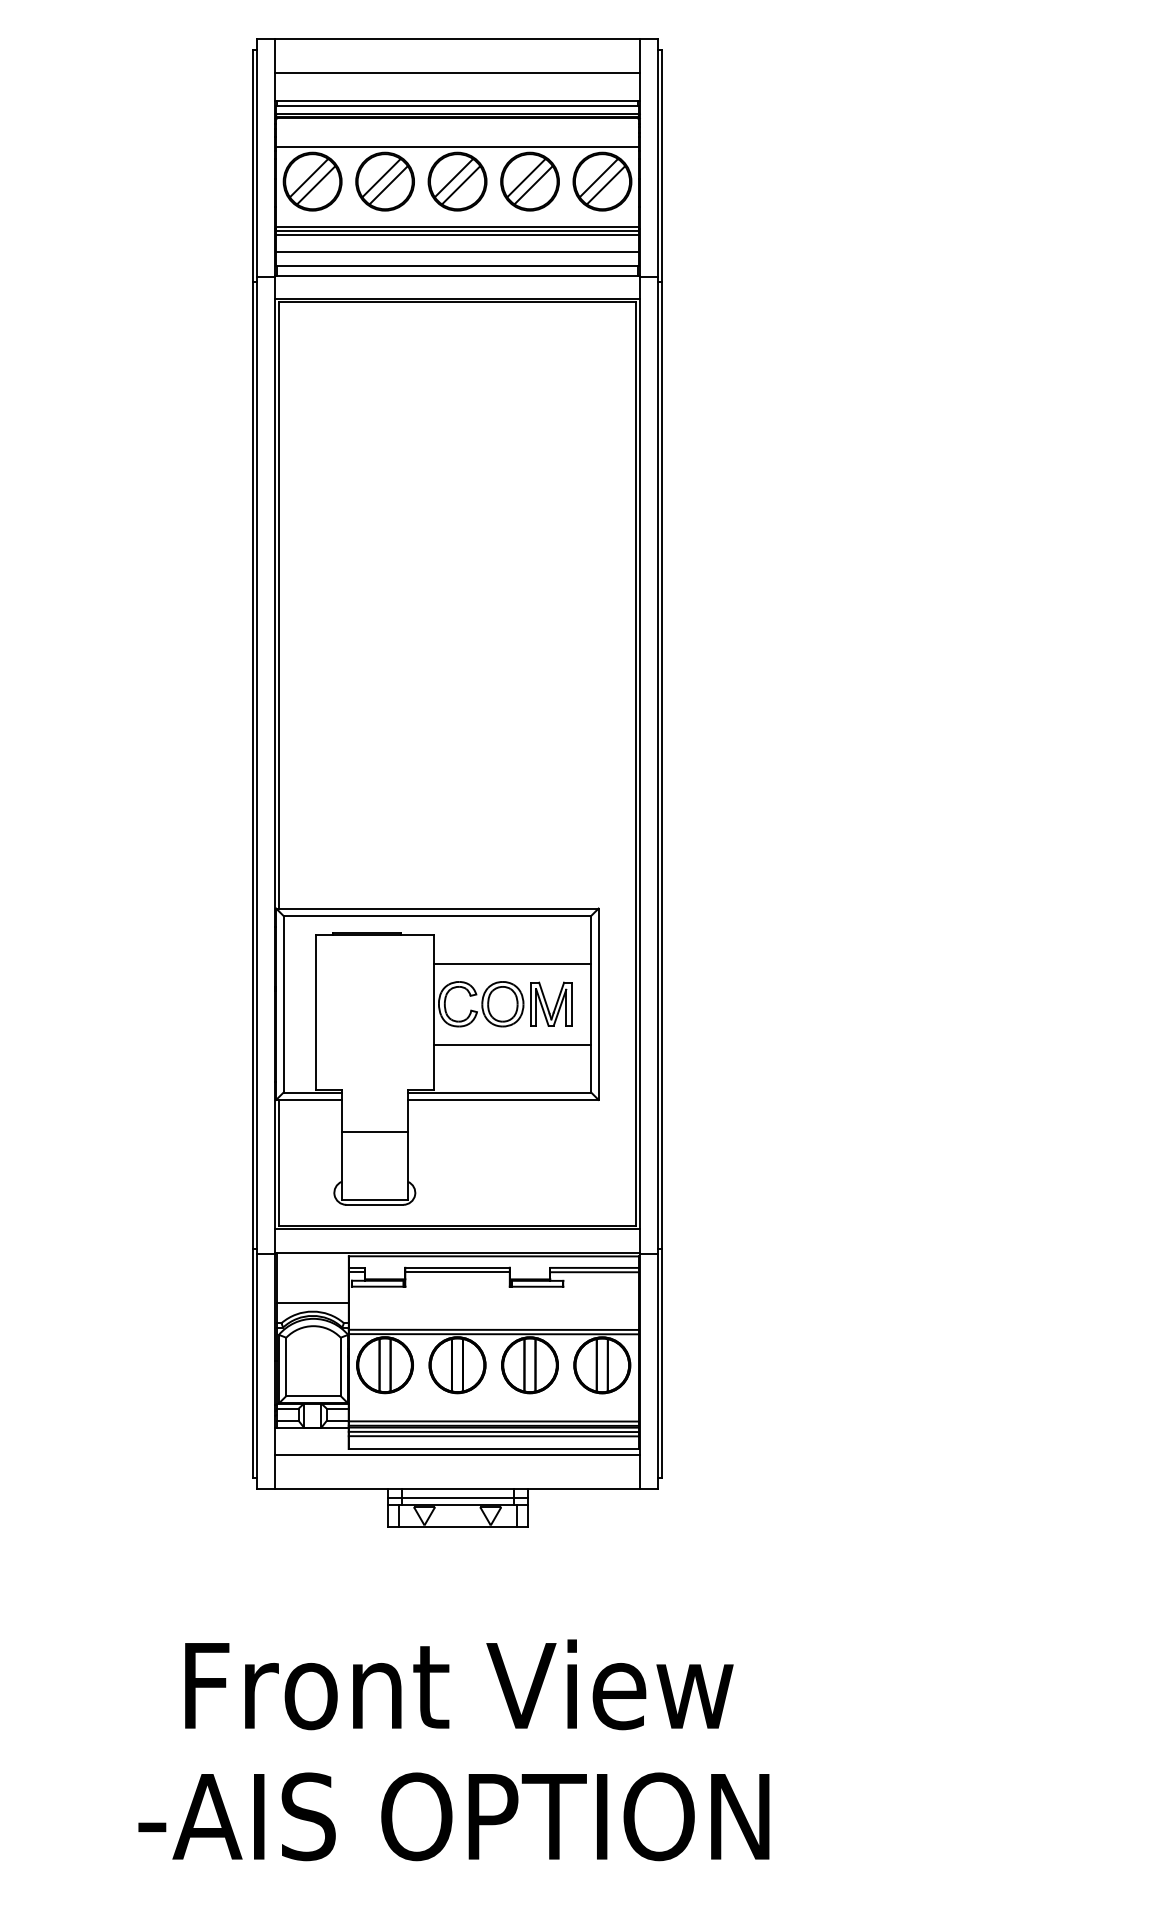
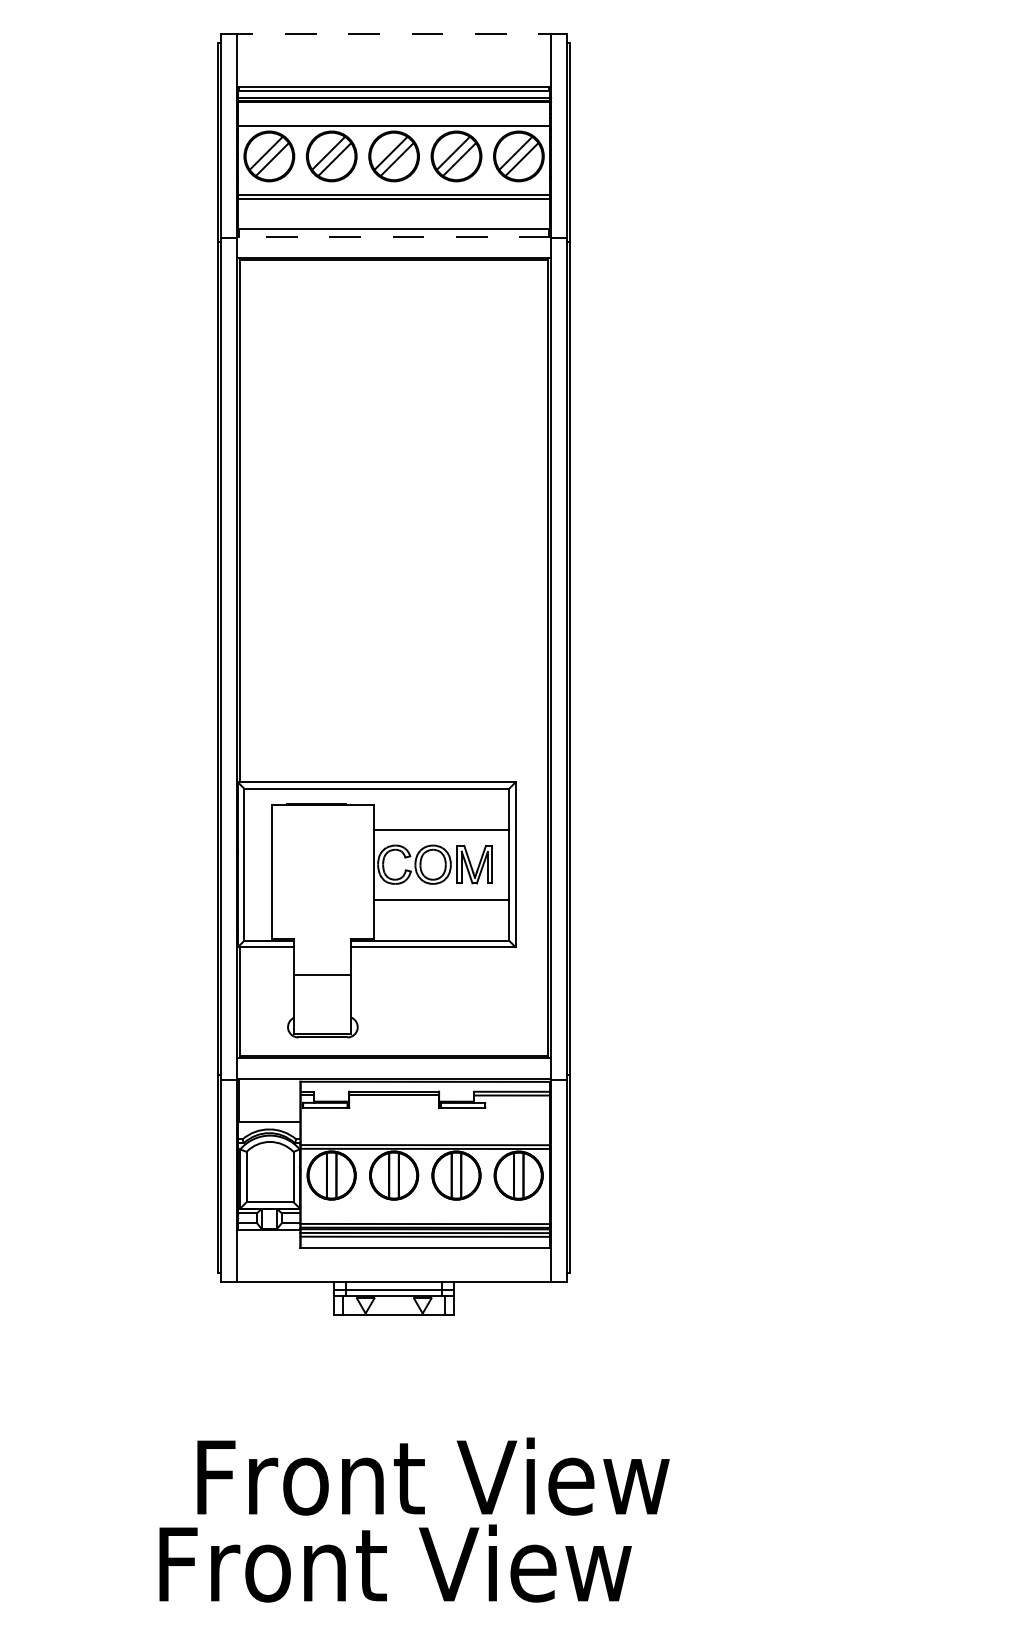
line: (457, 39) -> (394, 34), solid -> dashed
line: (457, 73) -> (394, 63), removed
line: (457, 235) -> (394, 202), removed
line: (457, 251) -> (394, 216), removed
line: (457, 275) -> (394, 237), solid -> dashed
line: (457, 1455) -> (394, 1253), removed
text: (459, 1684) -> (433, 1476), moved
text: (453, 1815) -> (390, 1563), -AIS OPTION -> Front View

